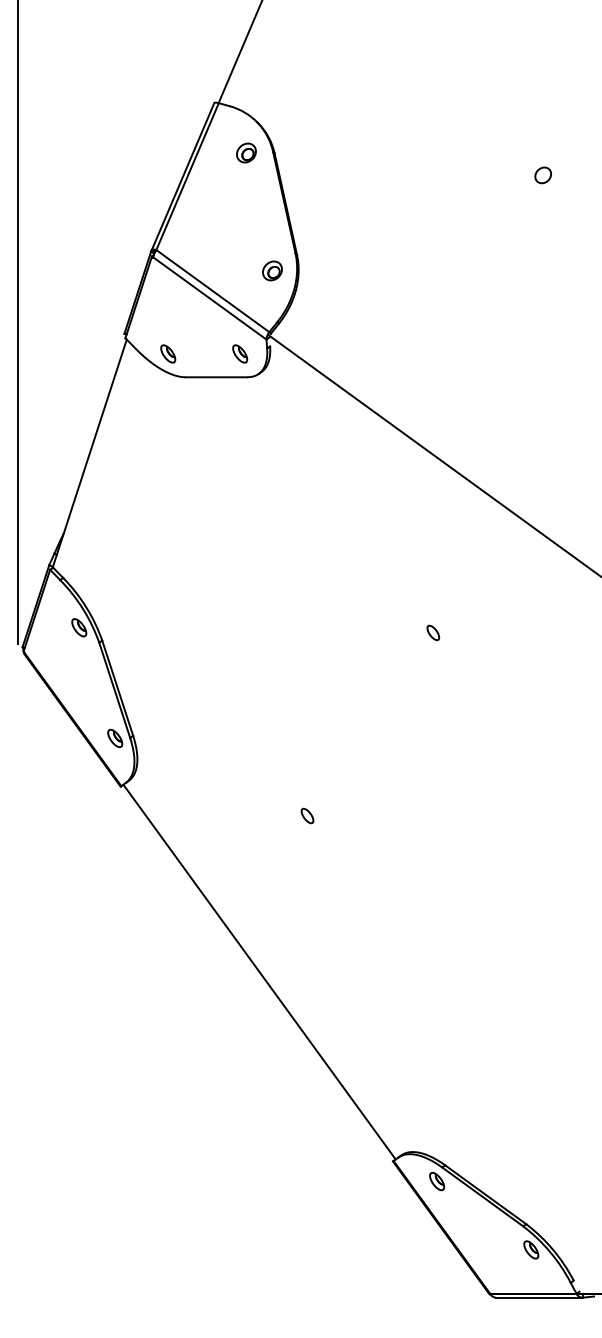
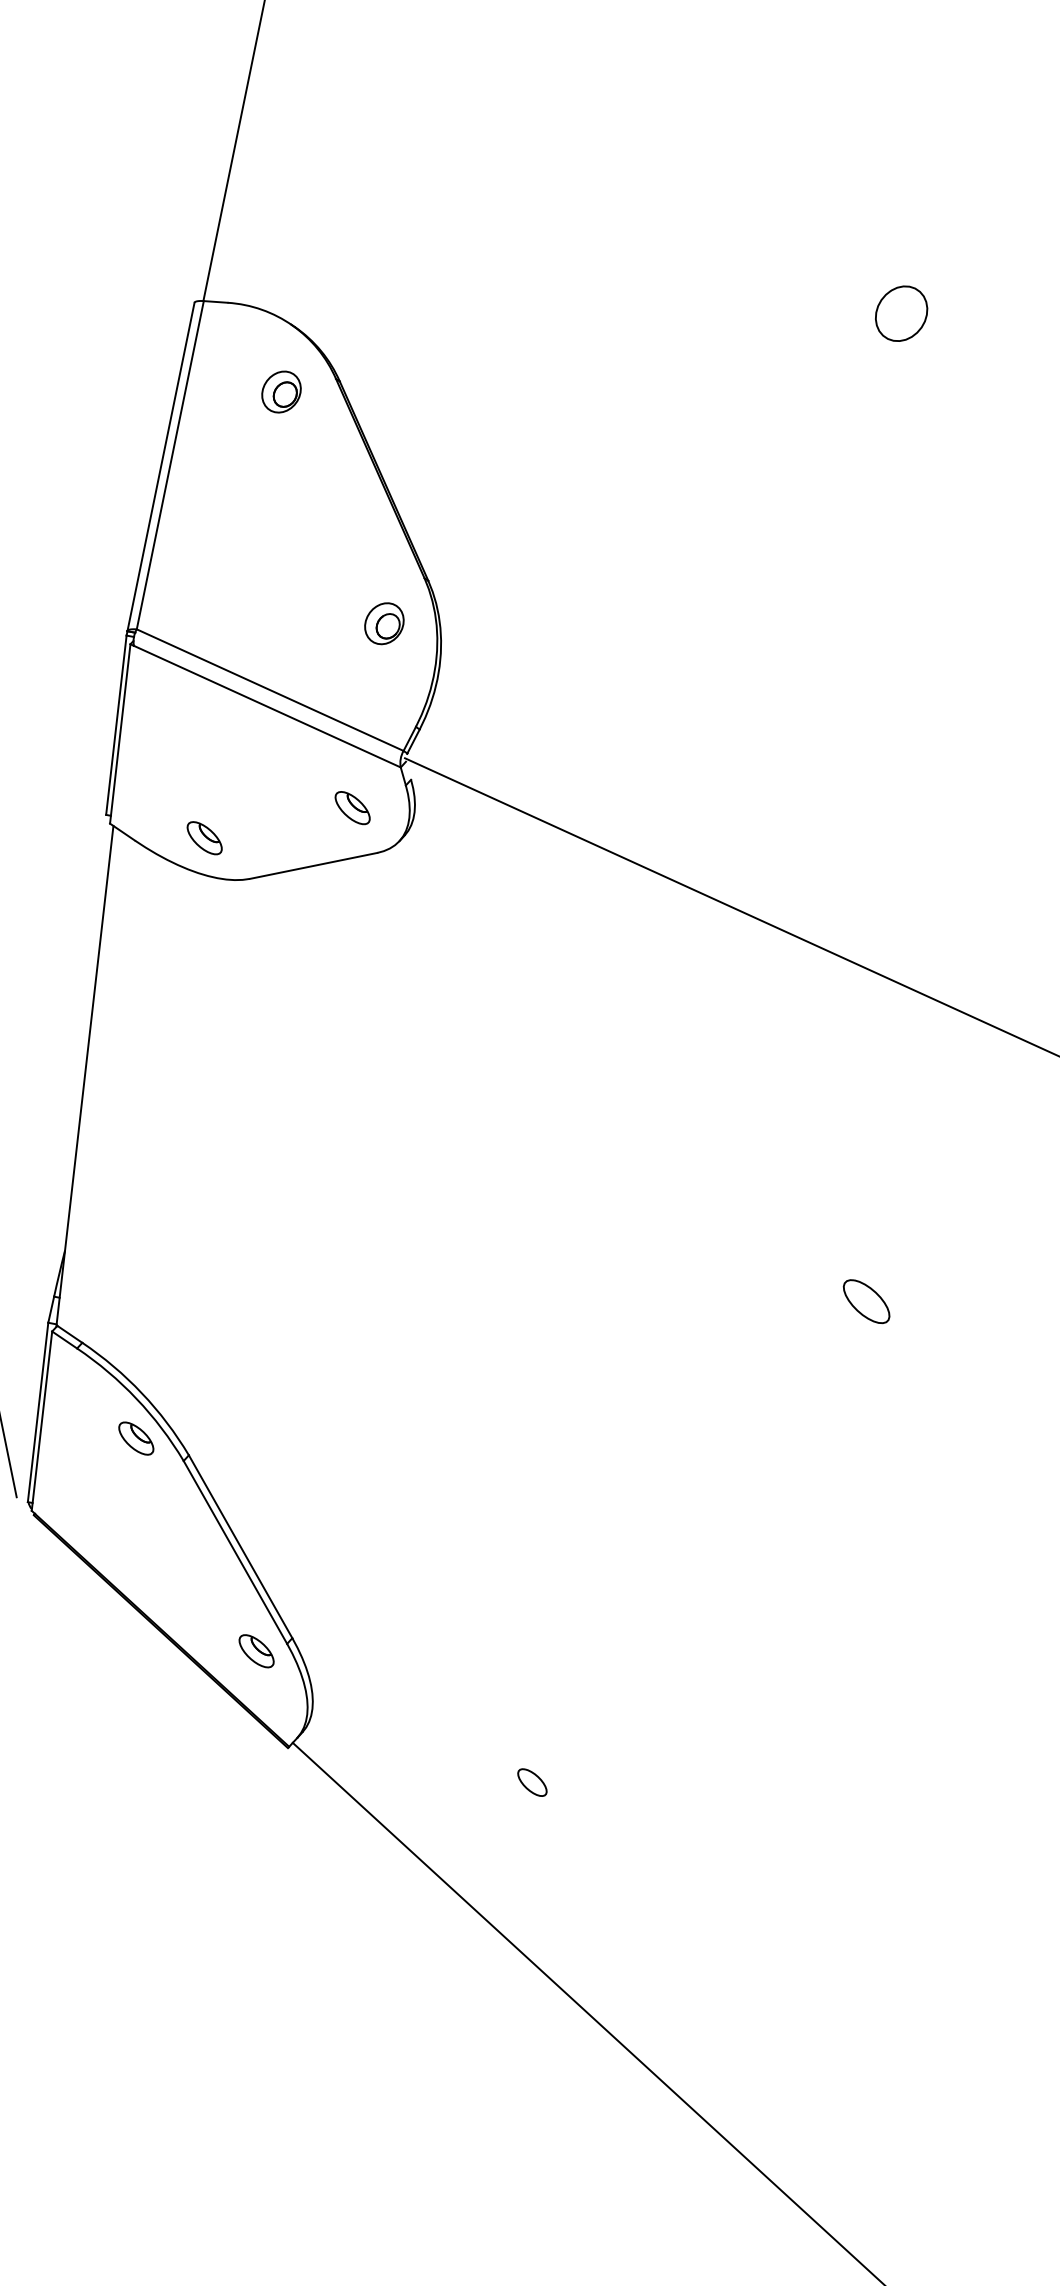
part: (542, 175) -> (899, 314), size x1.6
part: (433, 632) -> (866, 1300), size x1.6
part: (307, 815) -> (532, 1781), moved

